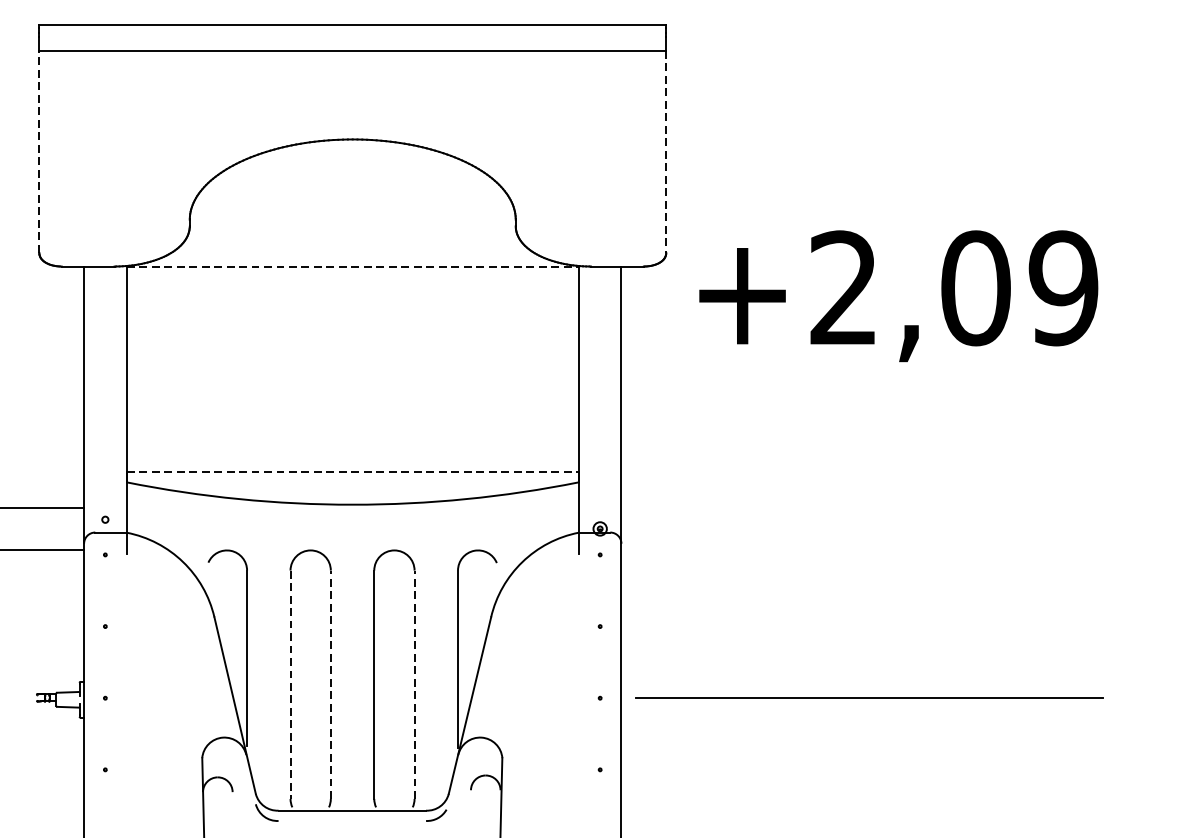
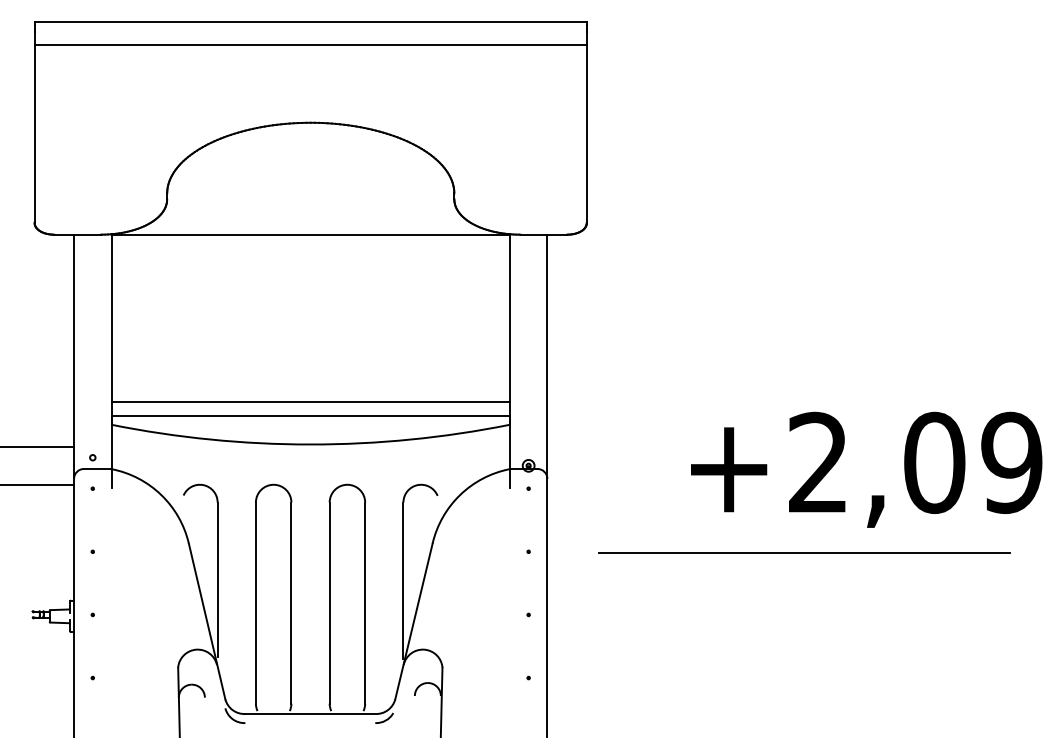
line: (39, 151) -> (34, 133), dashed -> solid
line: (665, 151) -> (586, 133), dashed -> solid
line: (353, 266) -> (311, 234), dashed -> solid
text: (898, 295) -> (866, 469), moved
line: (352, 457) -> (310, 402), added
line: (353, 471) -> (311, 415), dashed -> solid
line: (290, 685) -> (255, 603), dashed -> solid
line: (330, 685) -> (291, 603), dashed -> solid
line: (414, 685) -> (365, 603), dashed -> solid
line: (869, 697) -> (804, 552), moved

